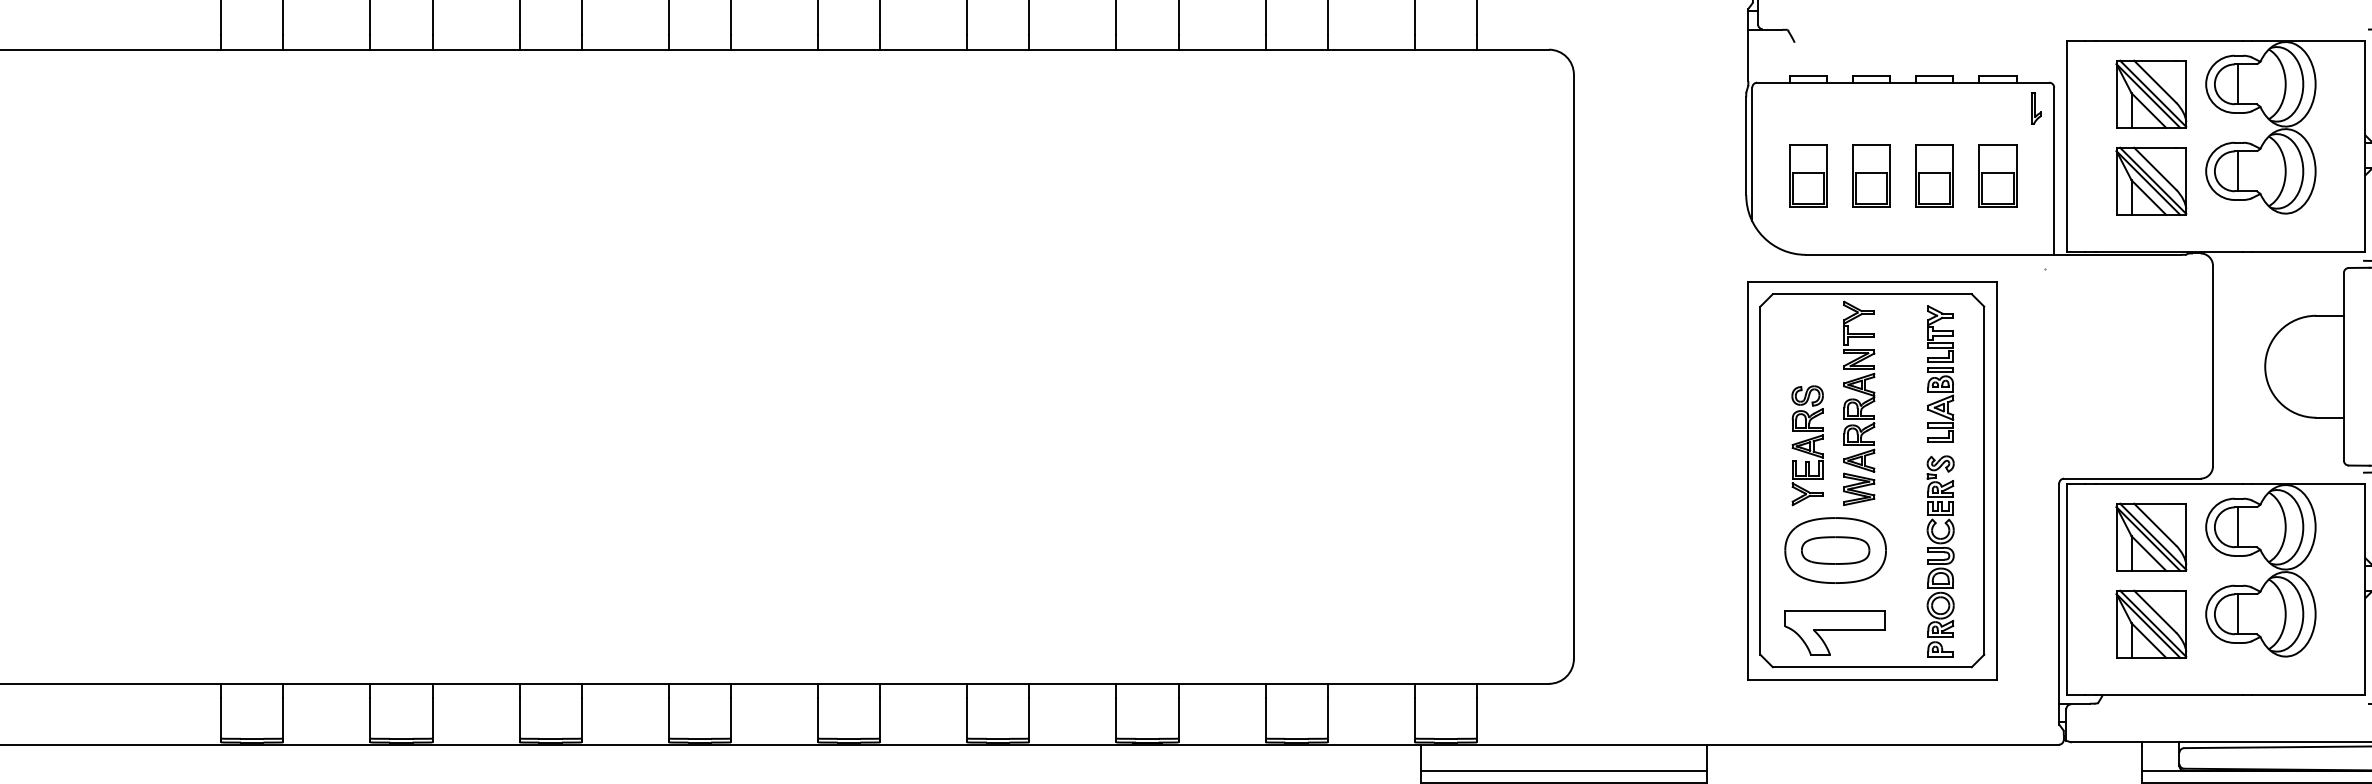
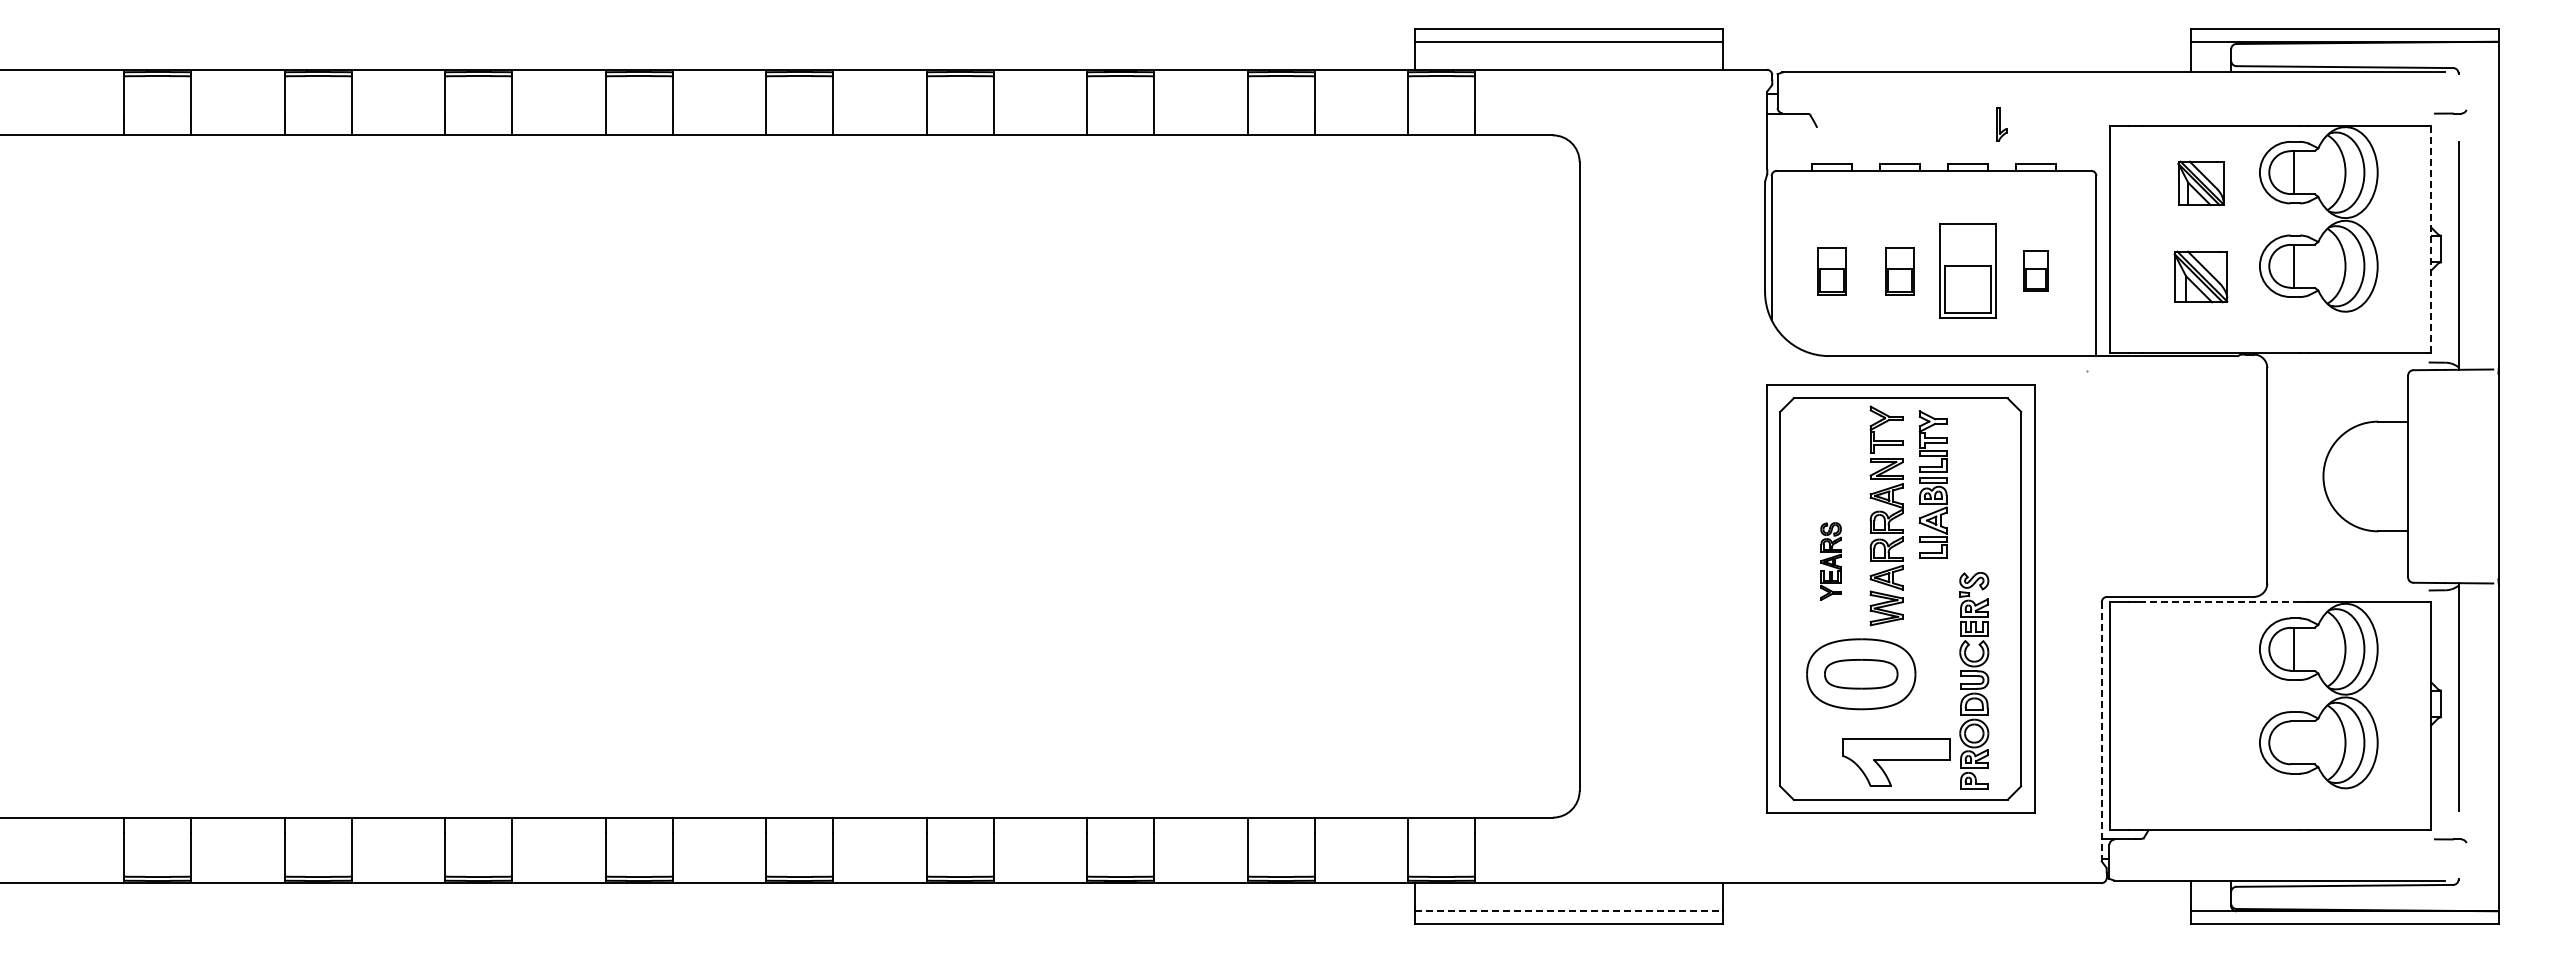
part: (2150, 94) -> (2200, 183), size x0.6
part: (2036, 108) -> (2001, 124), moved
line: (2365, 146) -> (2431, 239), solid -> dashed
part: (1807, 176) -> (1831, 271), size x0.7
part: (1871, 176) -> (1899, 271), size x0.7
part: (1934, 176) -> (1967, 271), size x1.4
part: (1997, 176) -> (2035, 271), size x0.6
part: (2150, 180) -> (2200, 276), size x0.7
part: (1939, 374) -> (1932, 484), moved
part: (1807, 445) -> (1830, 561), size x0.6
line: (2169, 483) -> (2220, 602), solid -> dashed
part: (2150, 536) -> (2200, 659), removed
line: (2058, 603) -> (2101, 731), solid -> dashed
line: (2238, 613) -> (2294, 742), removed
part: (2150, 624) -> (2200, 753), removed
part: (1834, 632) -> (1896, 762), moved
line: (1563, 771) -> (1568, 911), solid -> dashed

